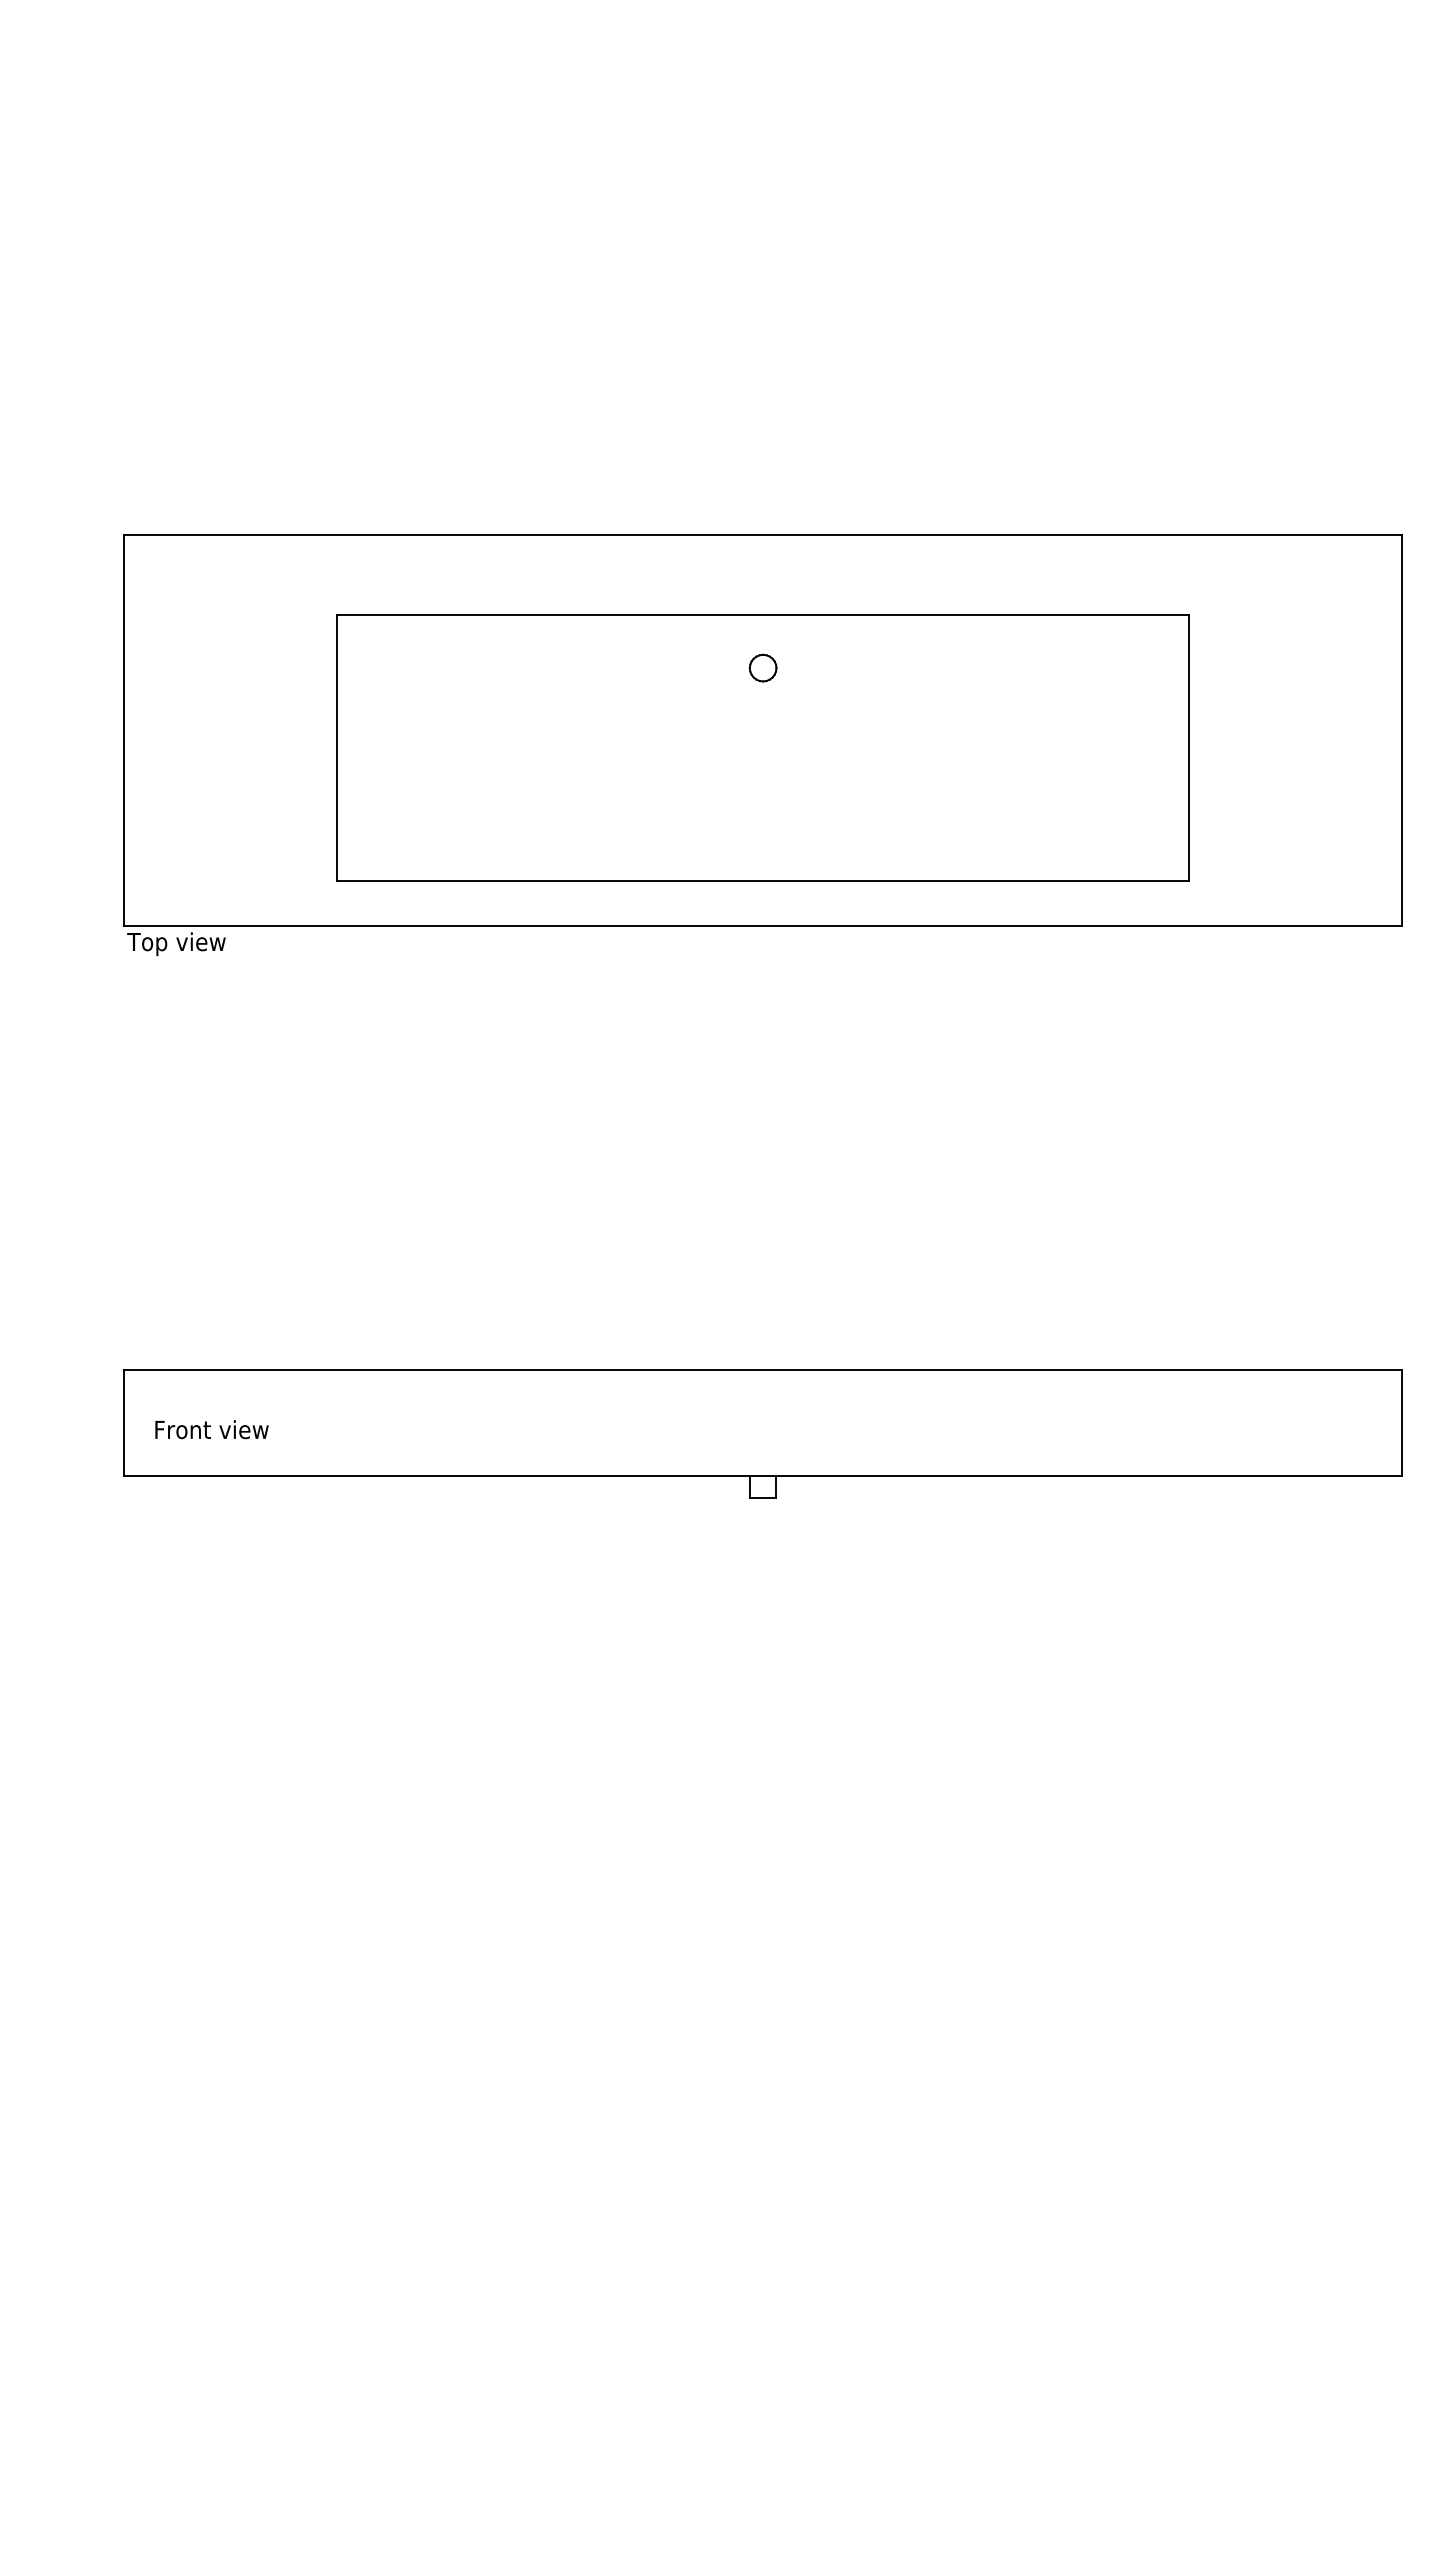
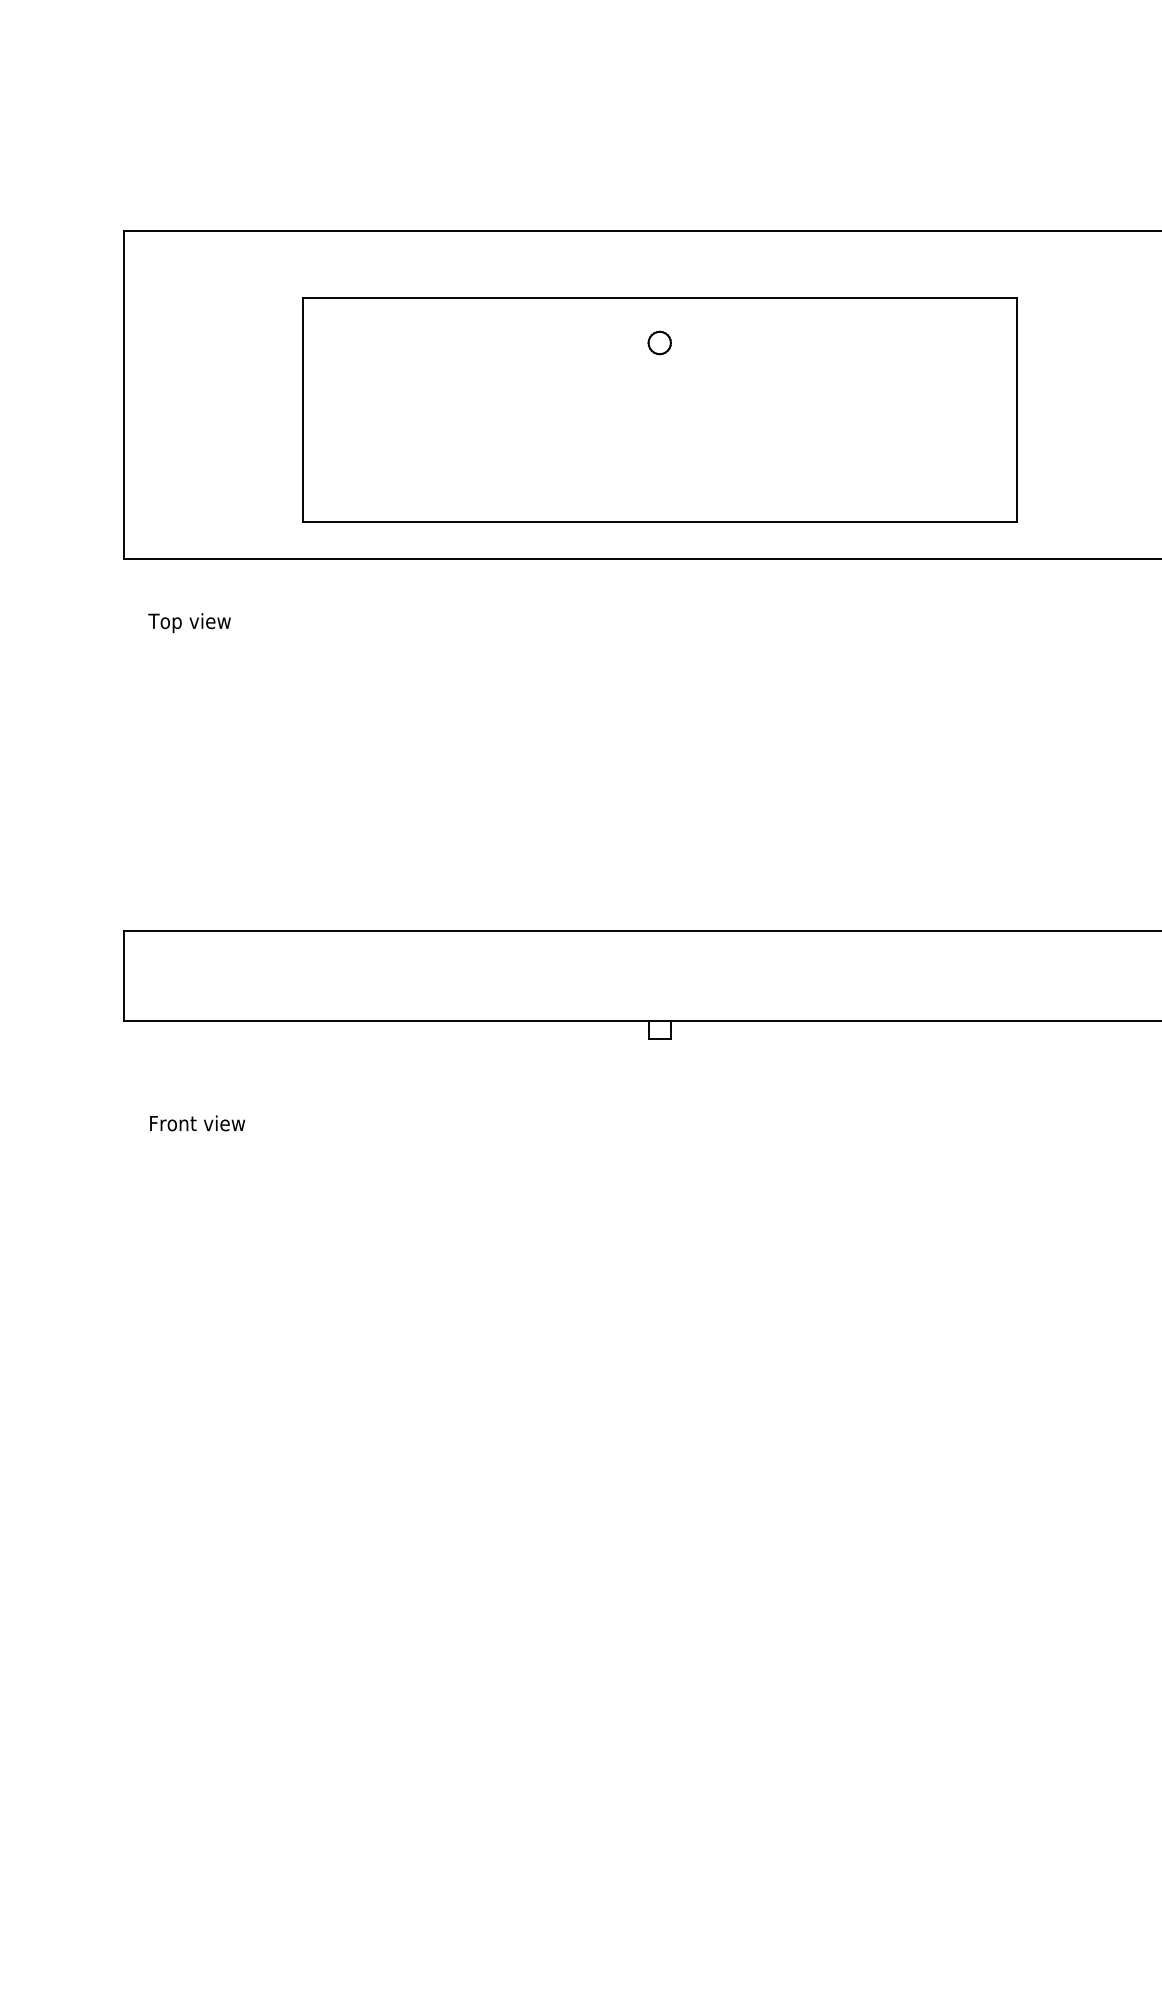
text: (176, 944) -> (189, 623), moved
text: (211, 1429) -> (197, 1123), moved

